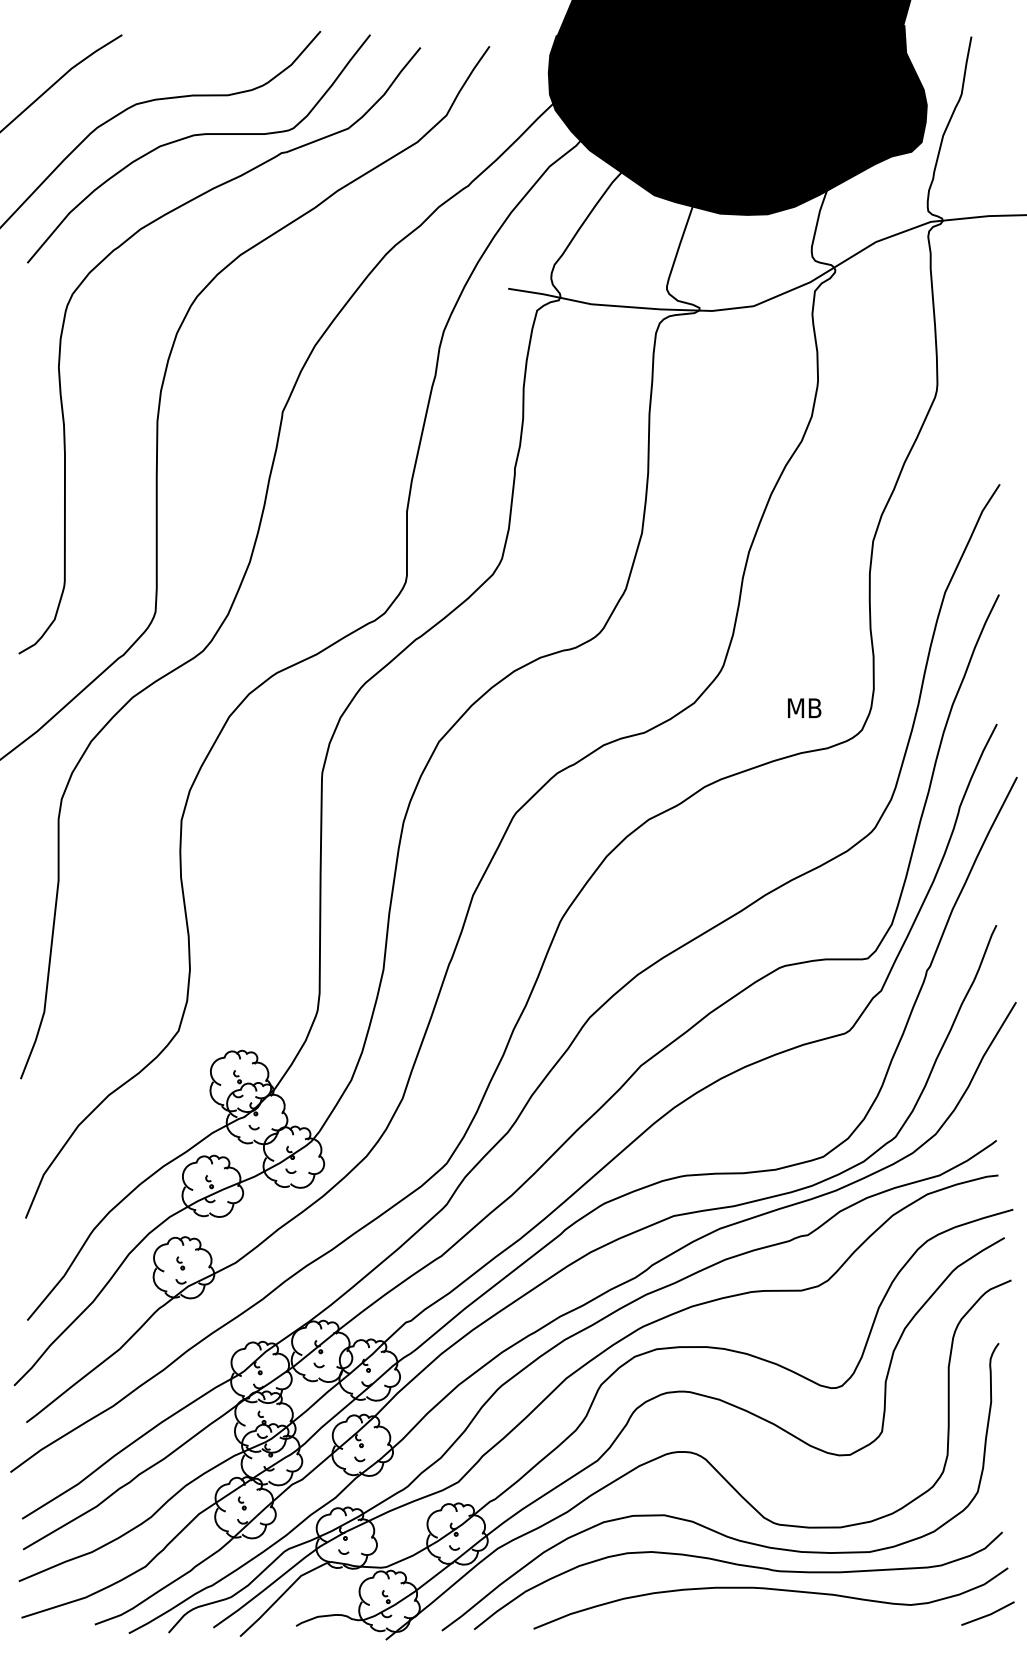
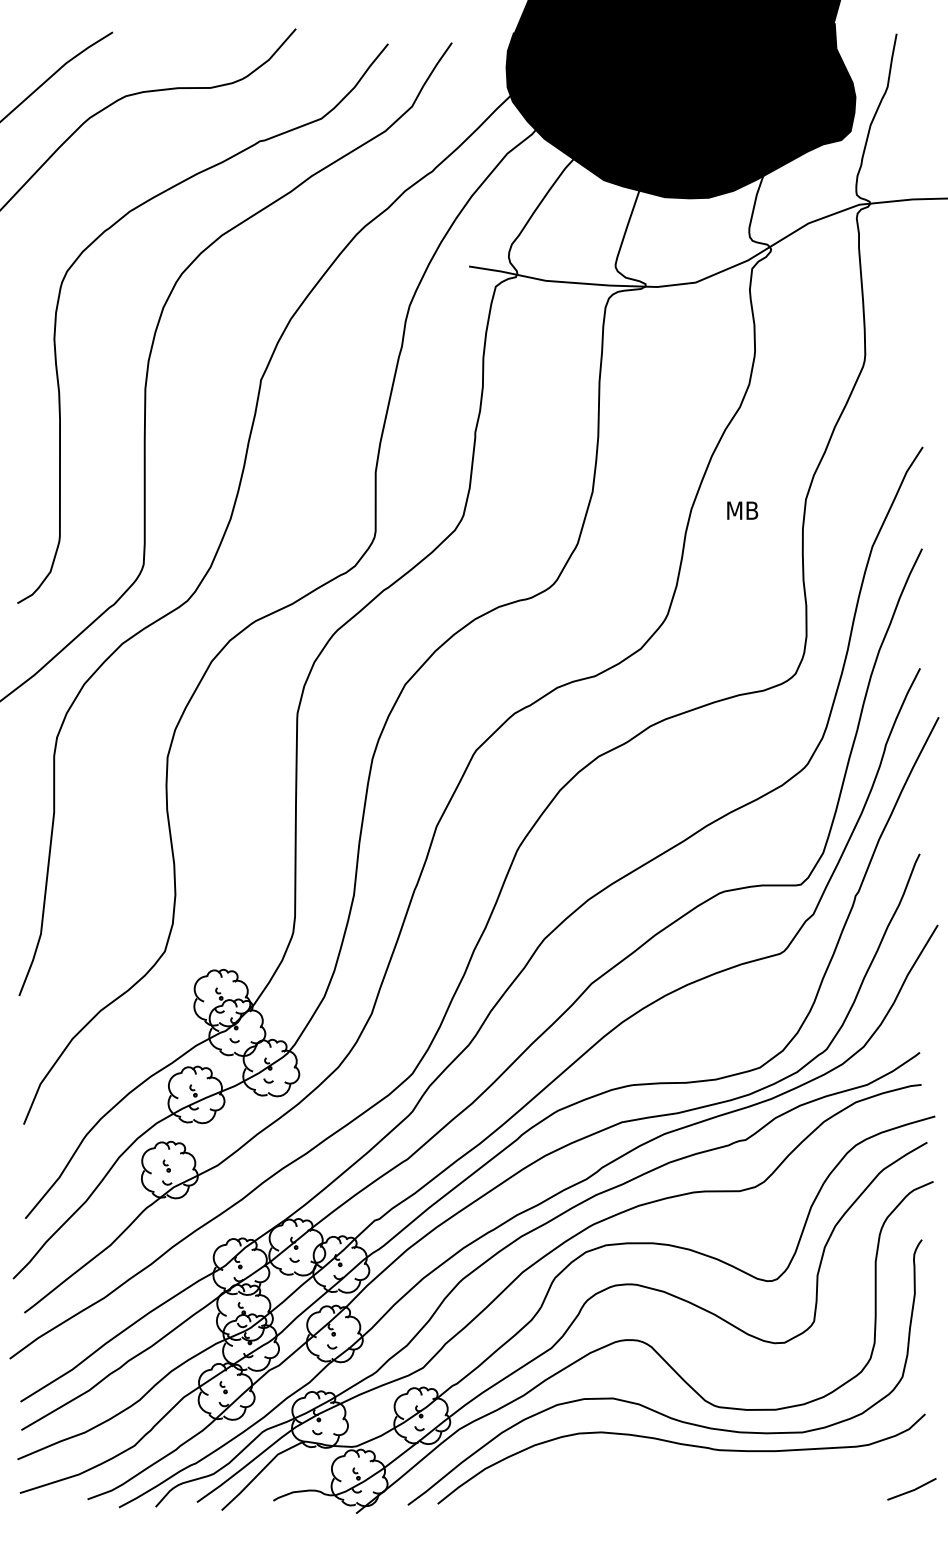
curve: (198, 135) -> (183, 125), removed
text: (804, 708) -> (742, 510), moved
curve: (770, 1590) -> (711, 1467), removed

